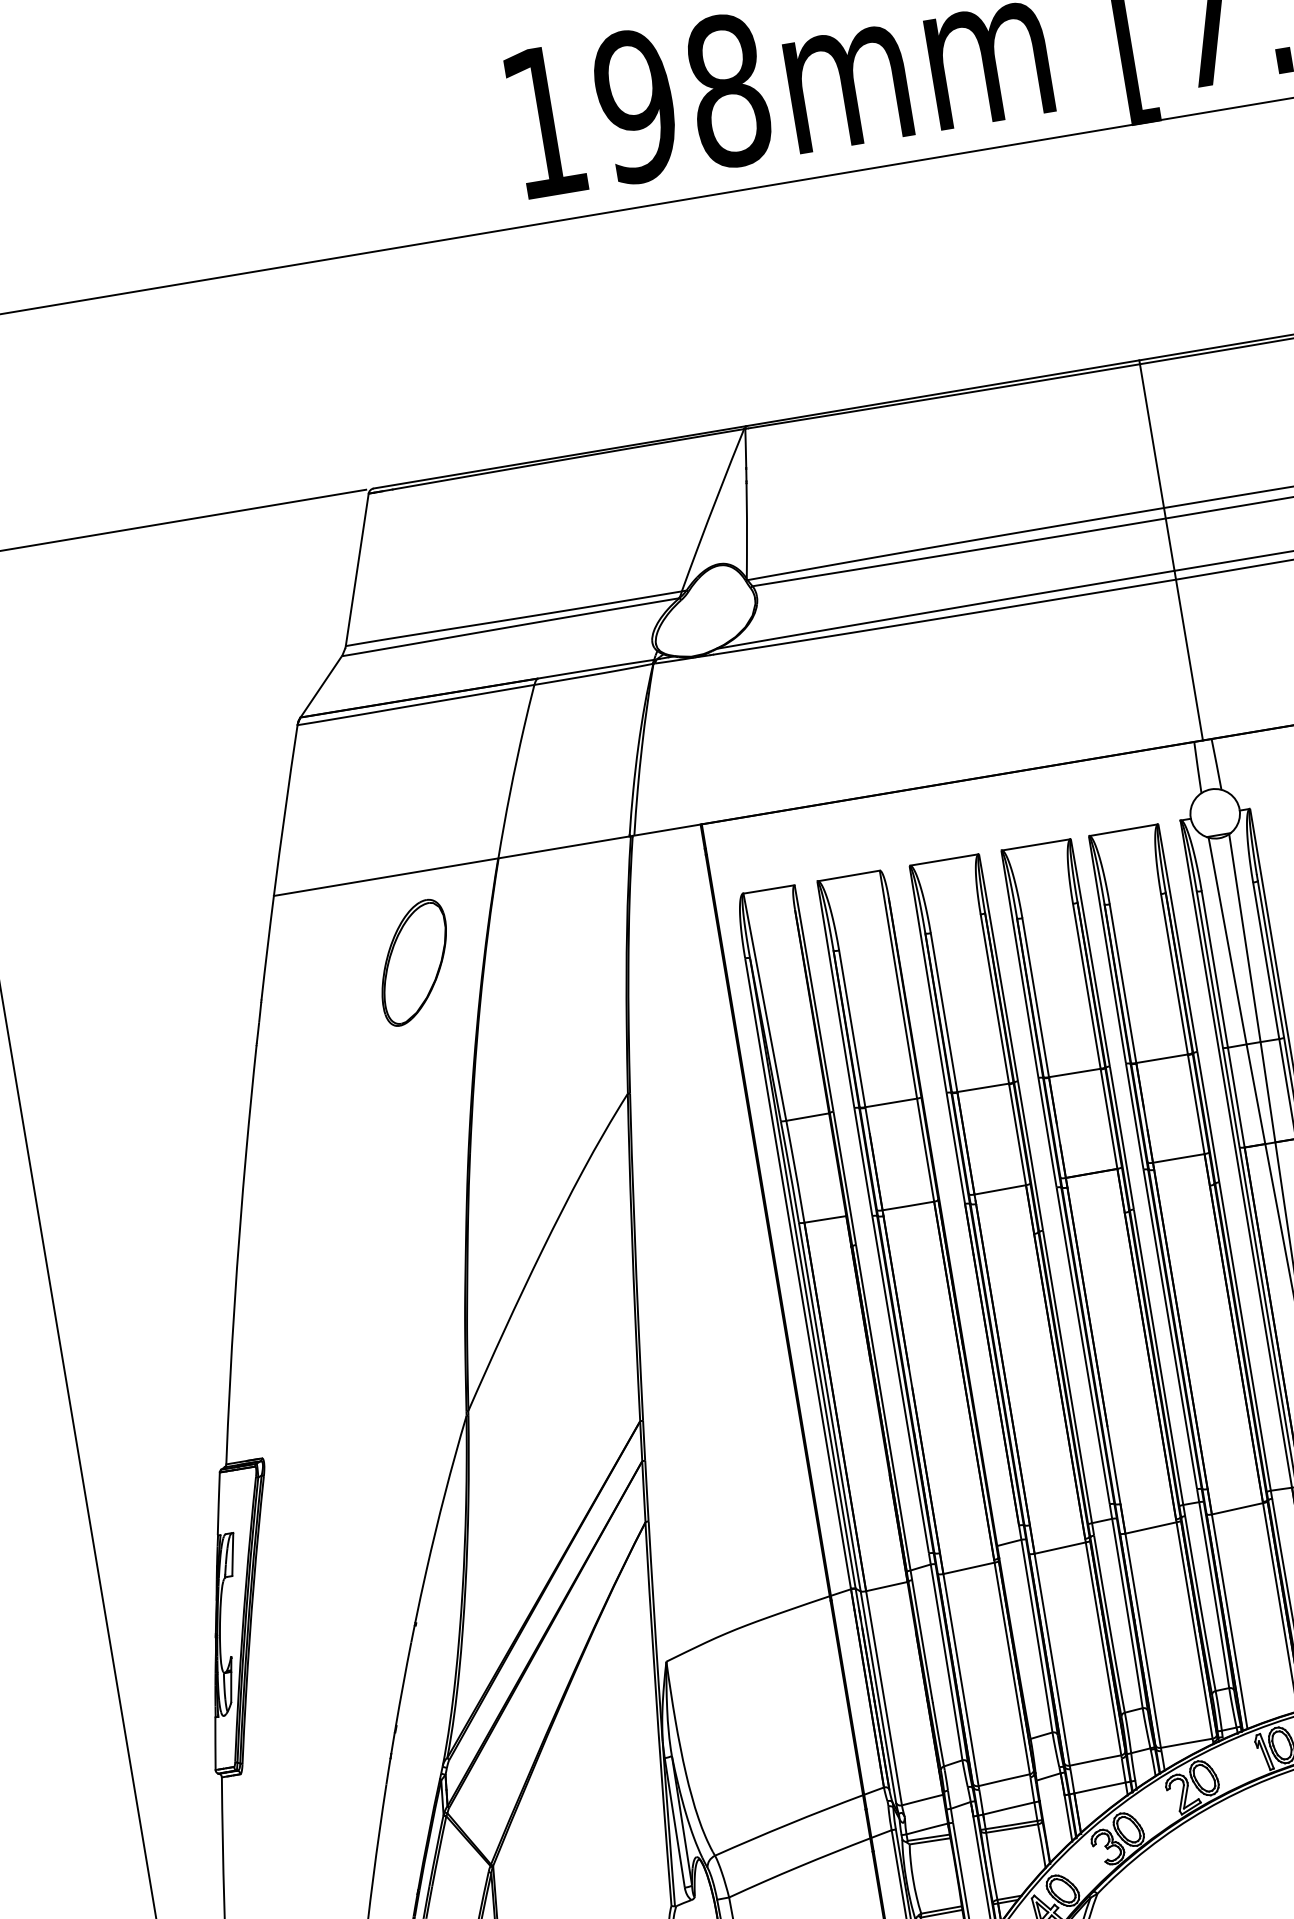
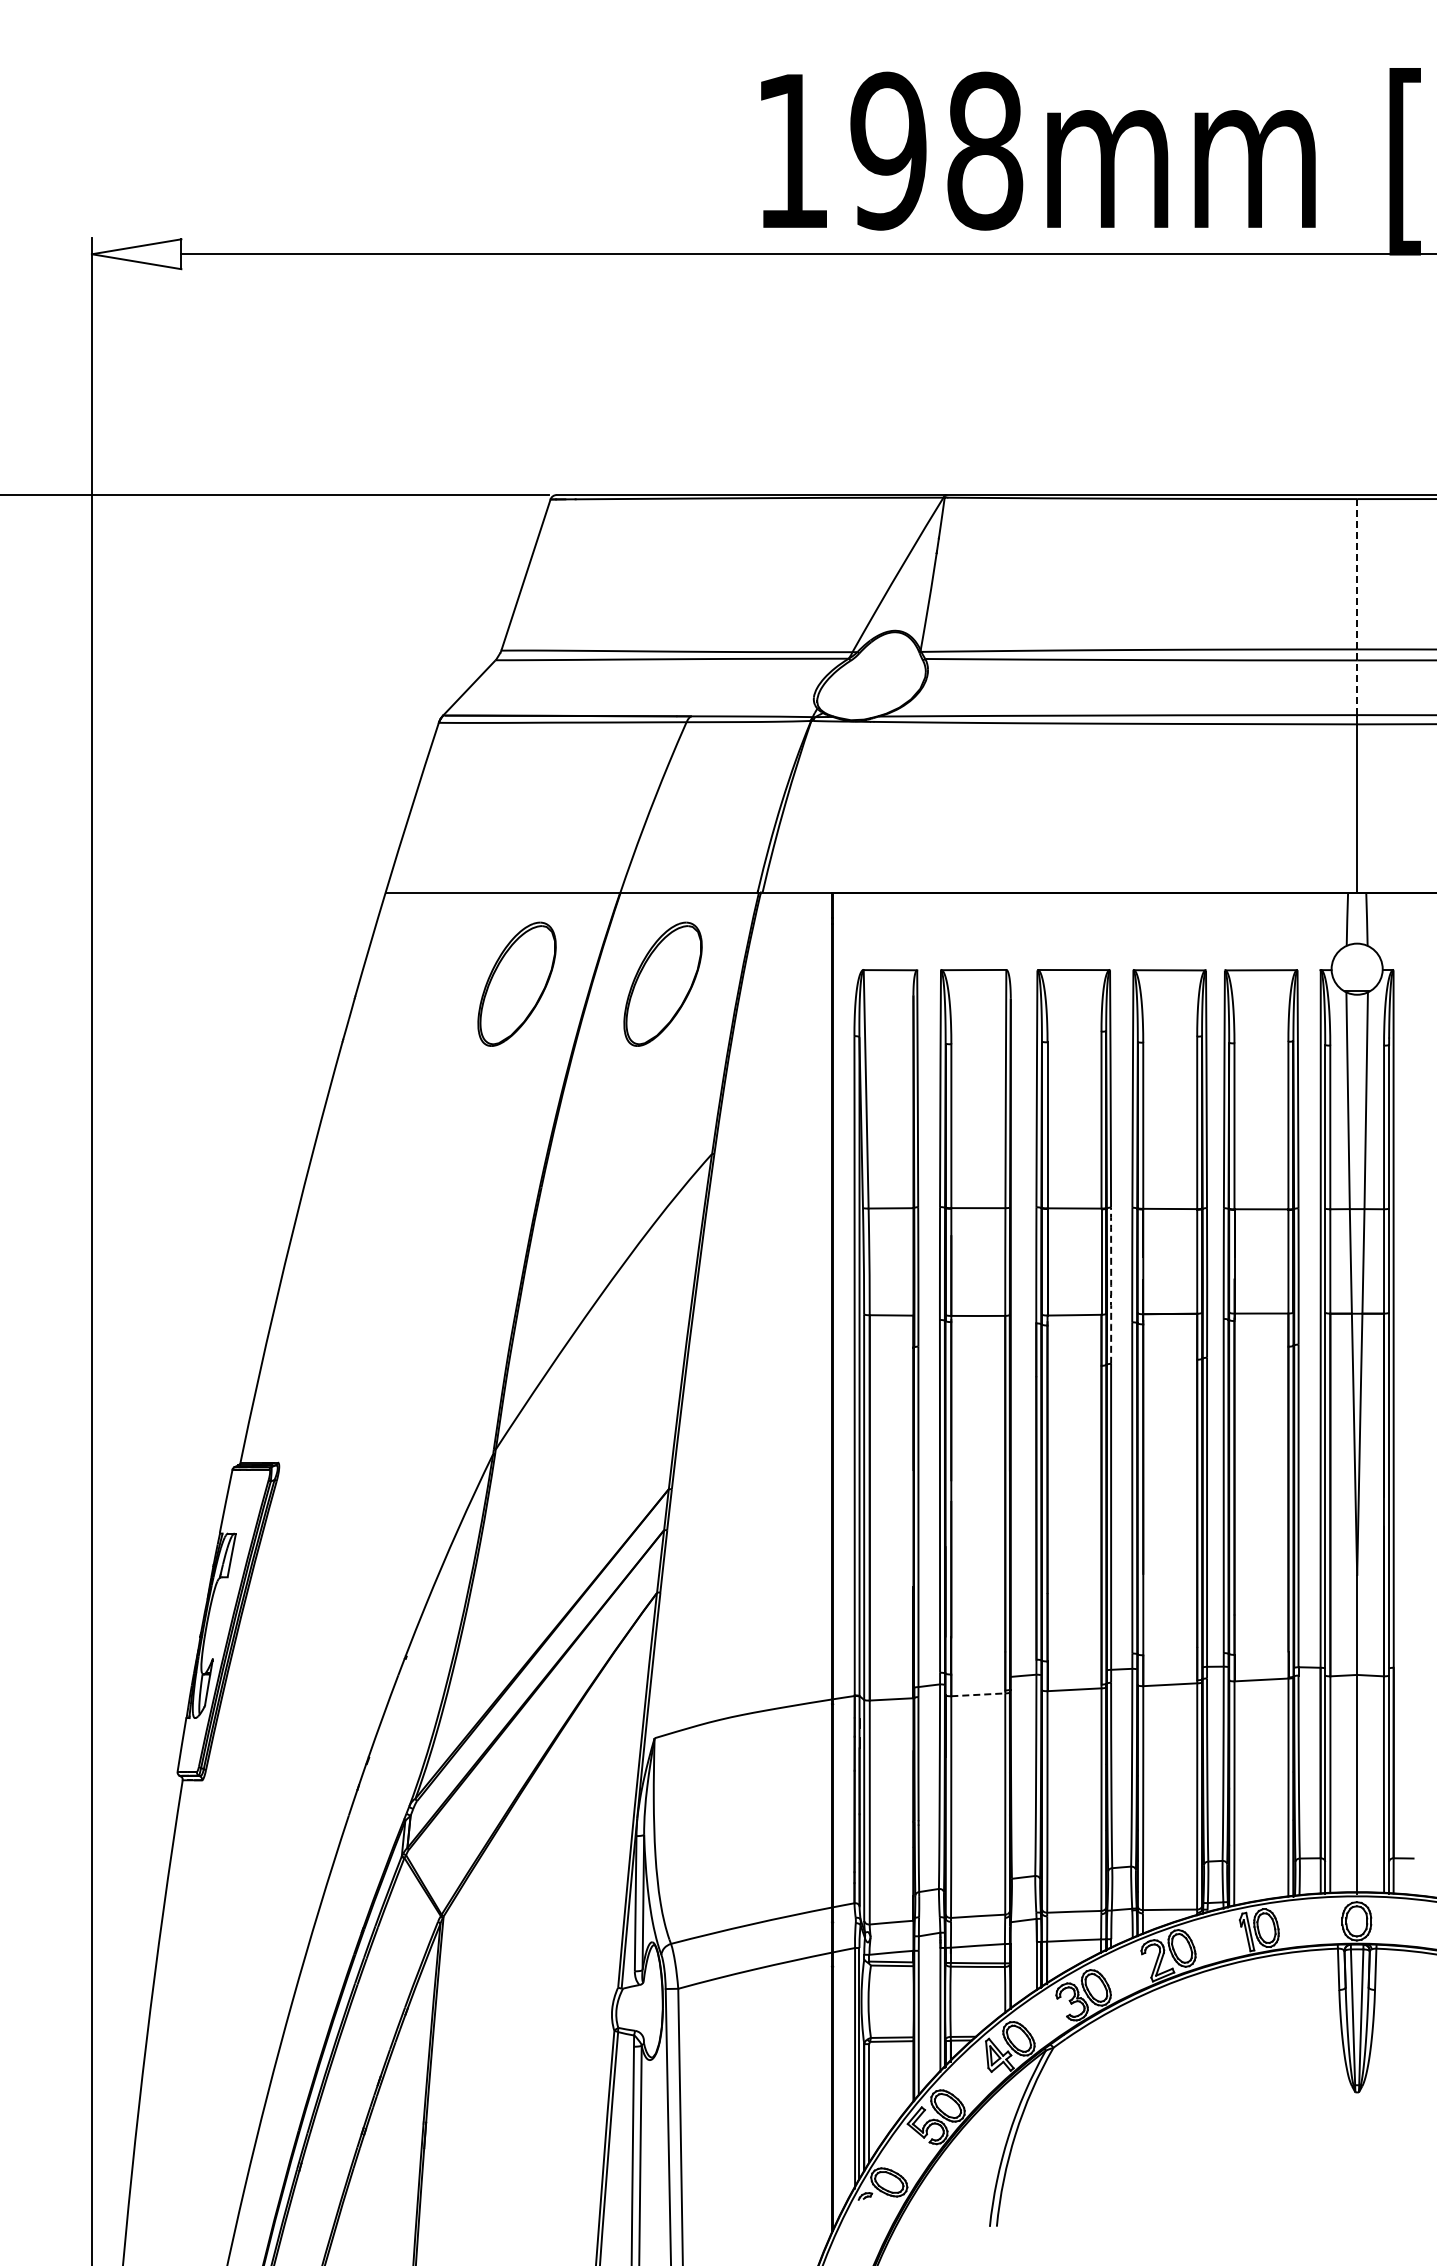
line: (1157, 464) -> (1357, 604), solid -> dashed
part: (553, 938) -> (662, 983), added
arc: (1030, 1155) -> (1111, 1285), solid -> dashed
line: (969, 1568) -> (978, 1694), solid -> dashed

